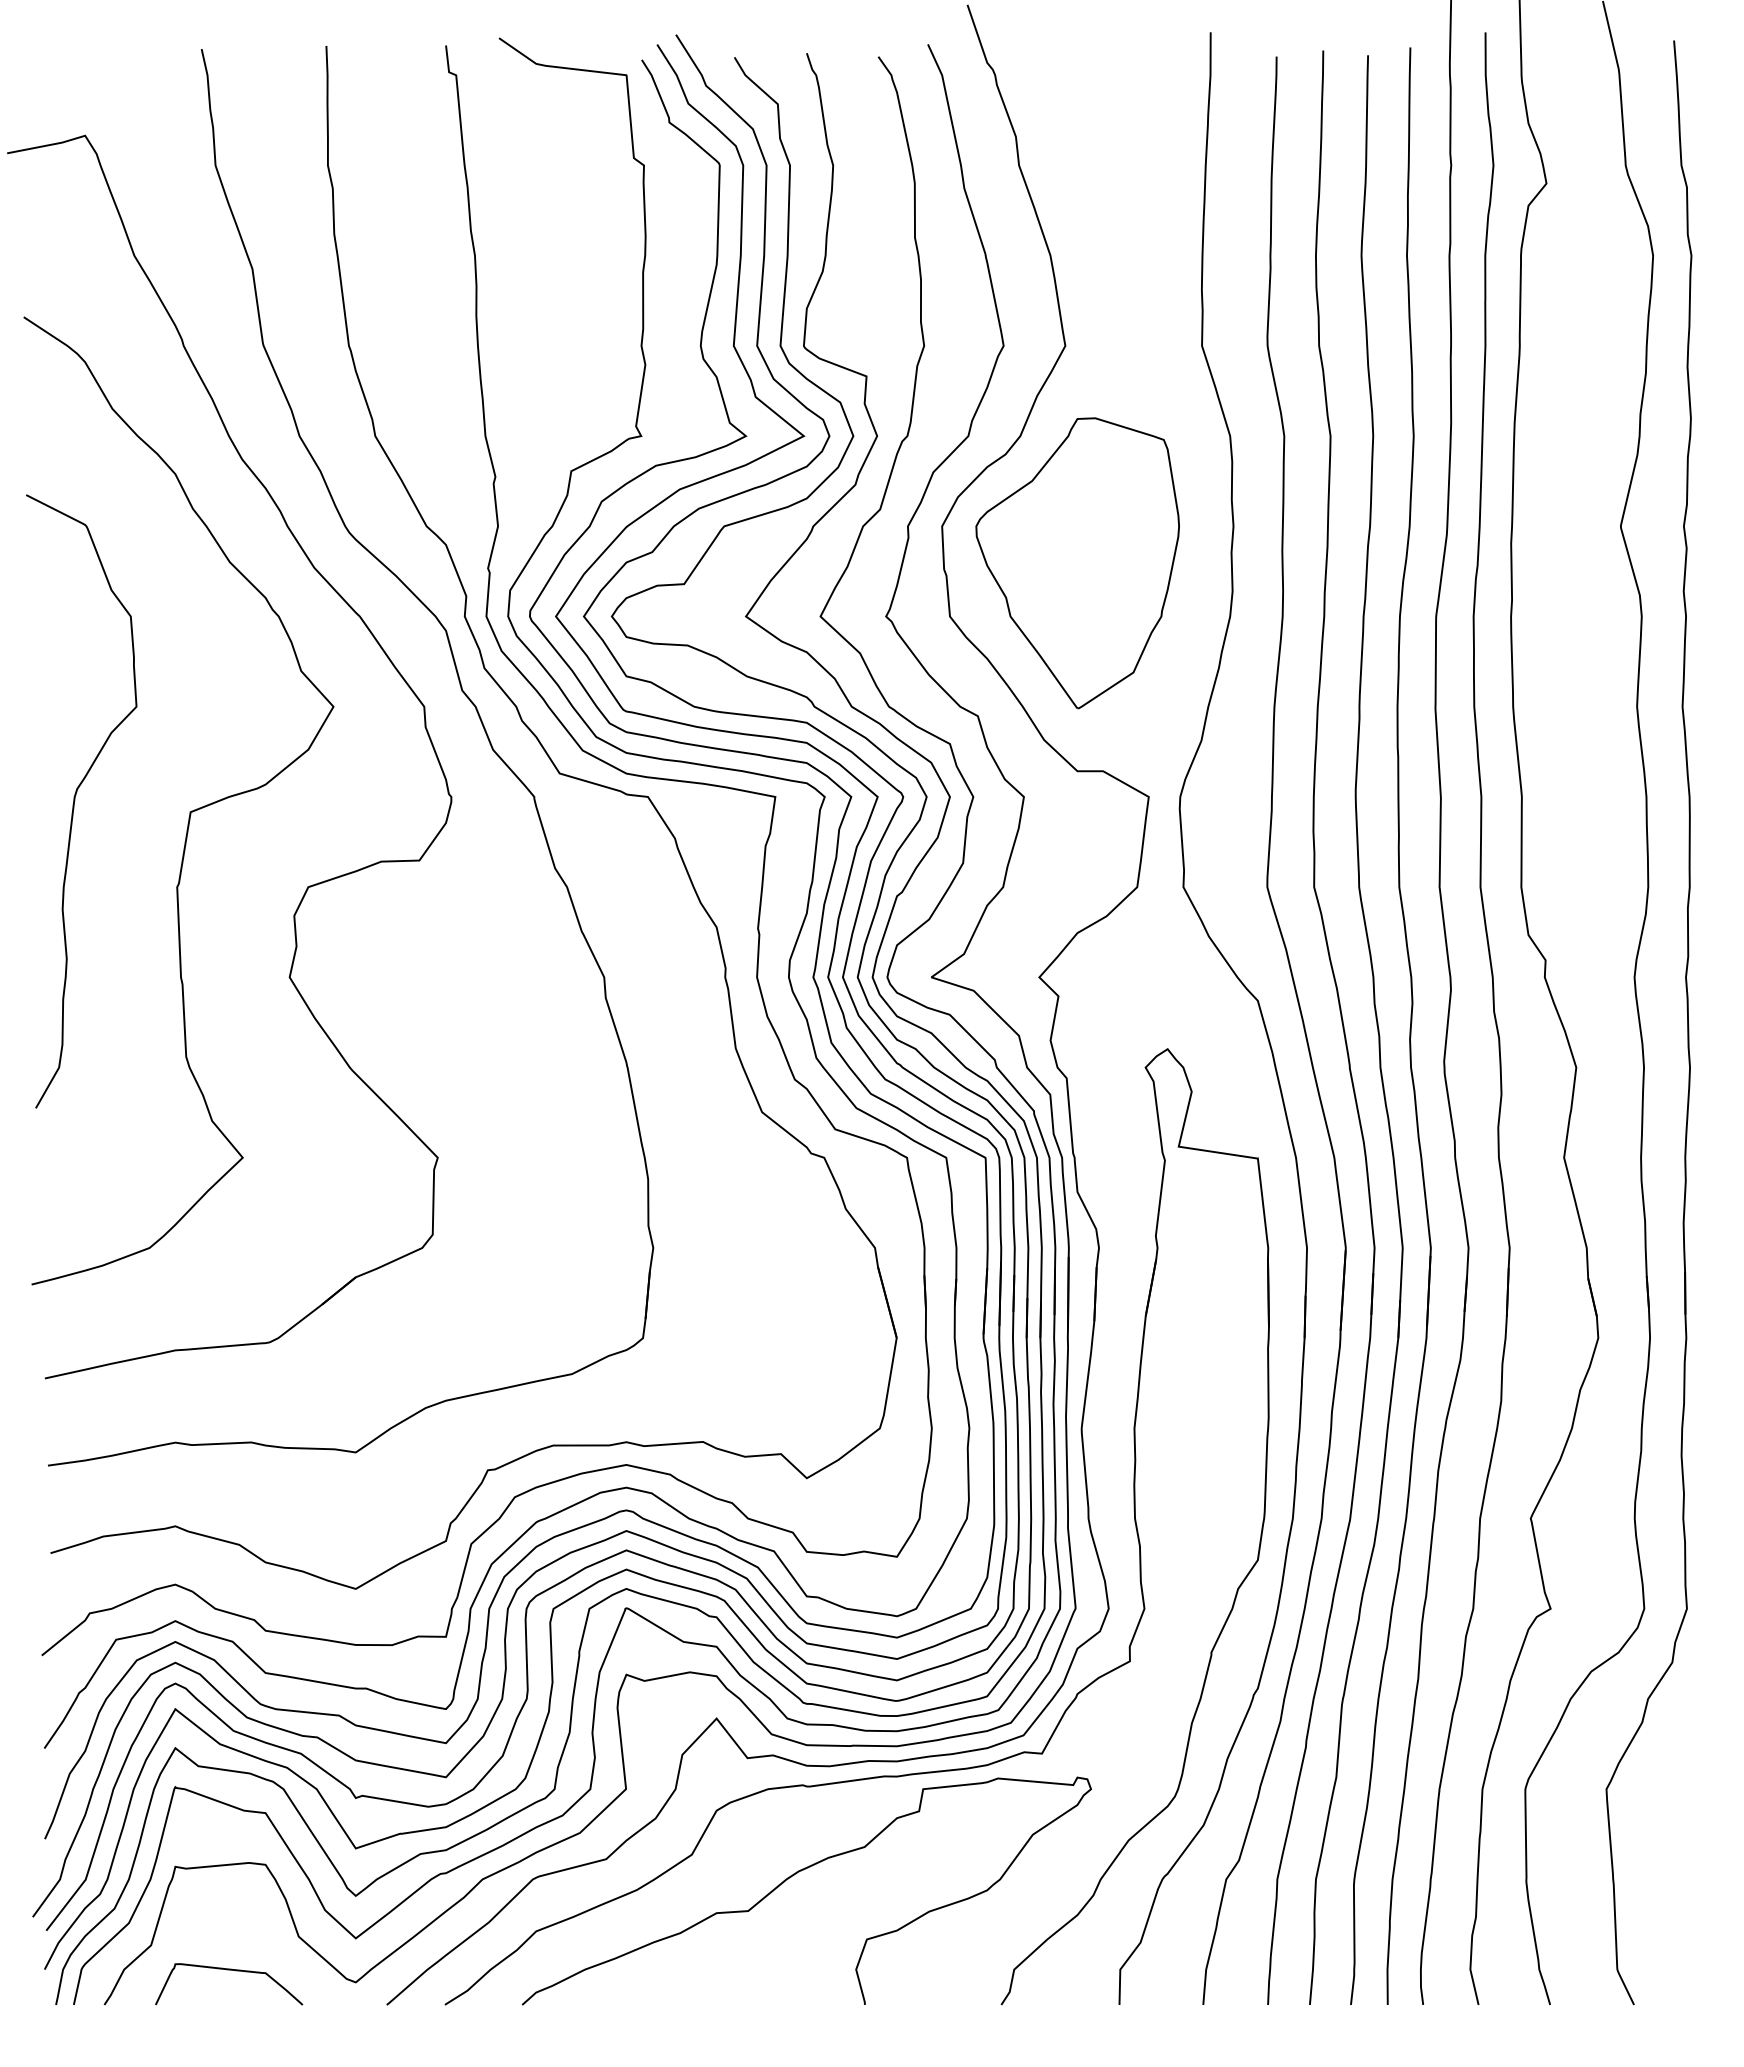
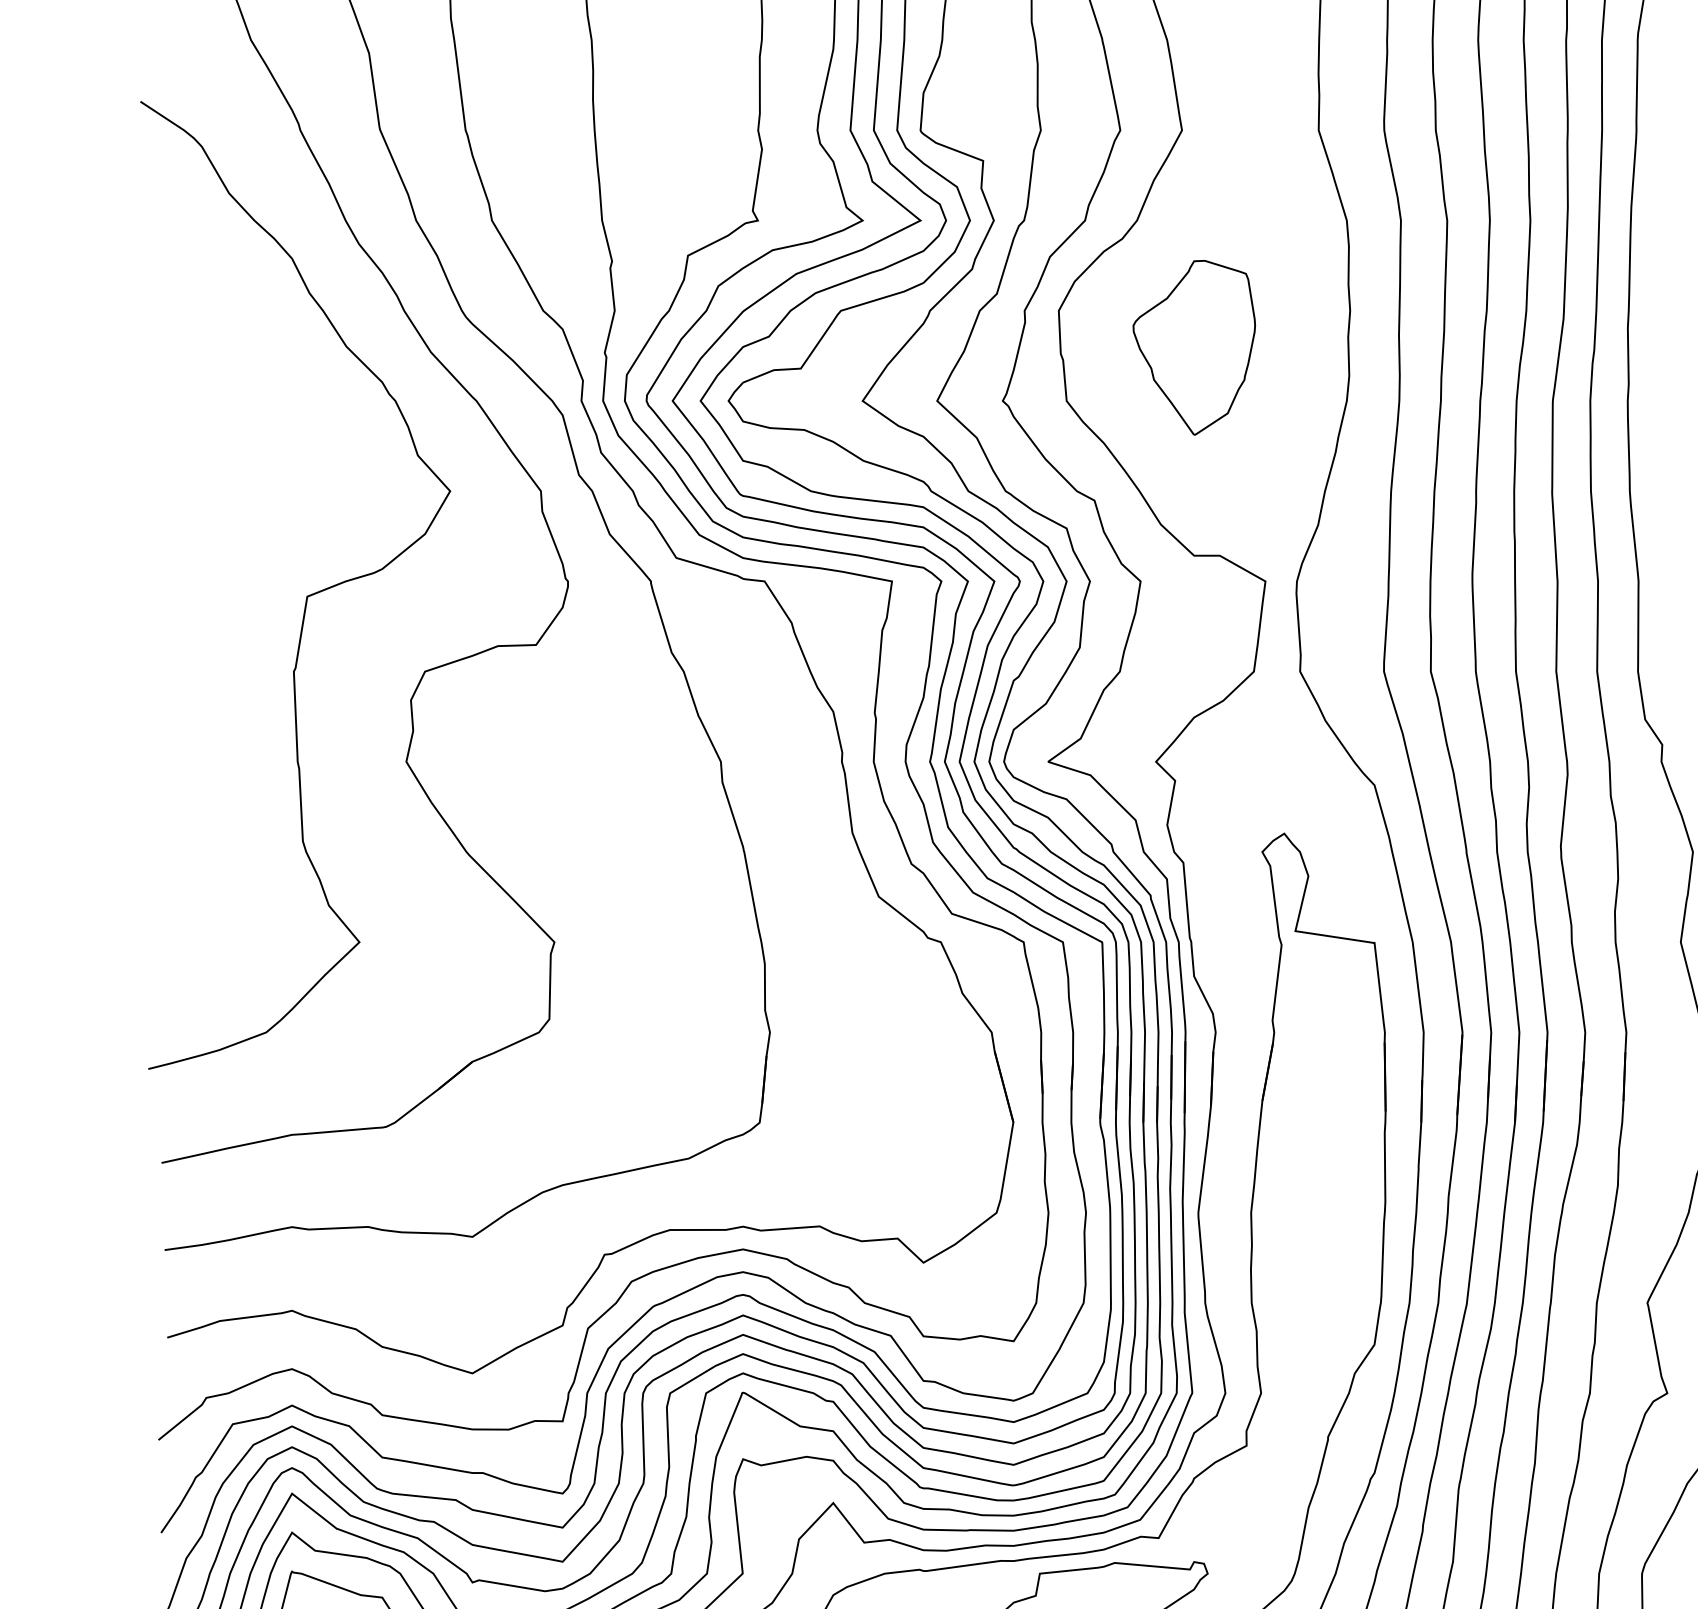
part: (1077, 563) -> (1194, 347), size x0.6
curve: (75, 801) -> (192, 585), removed

